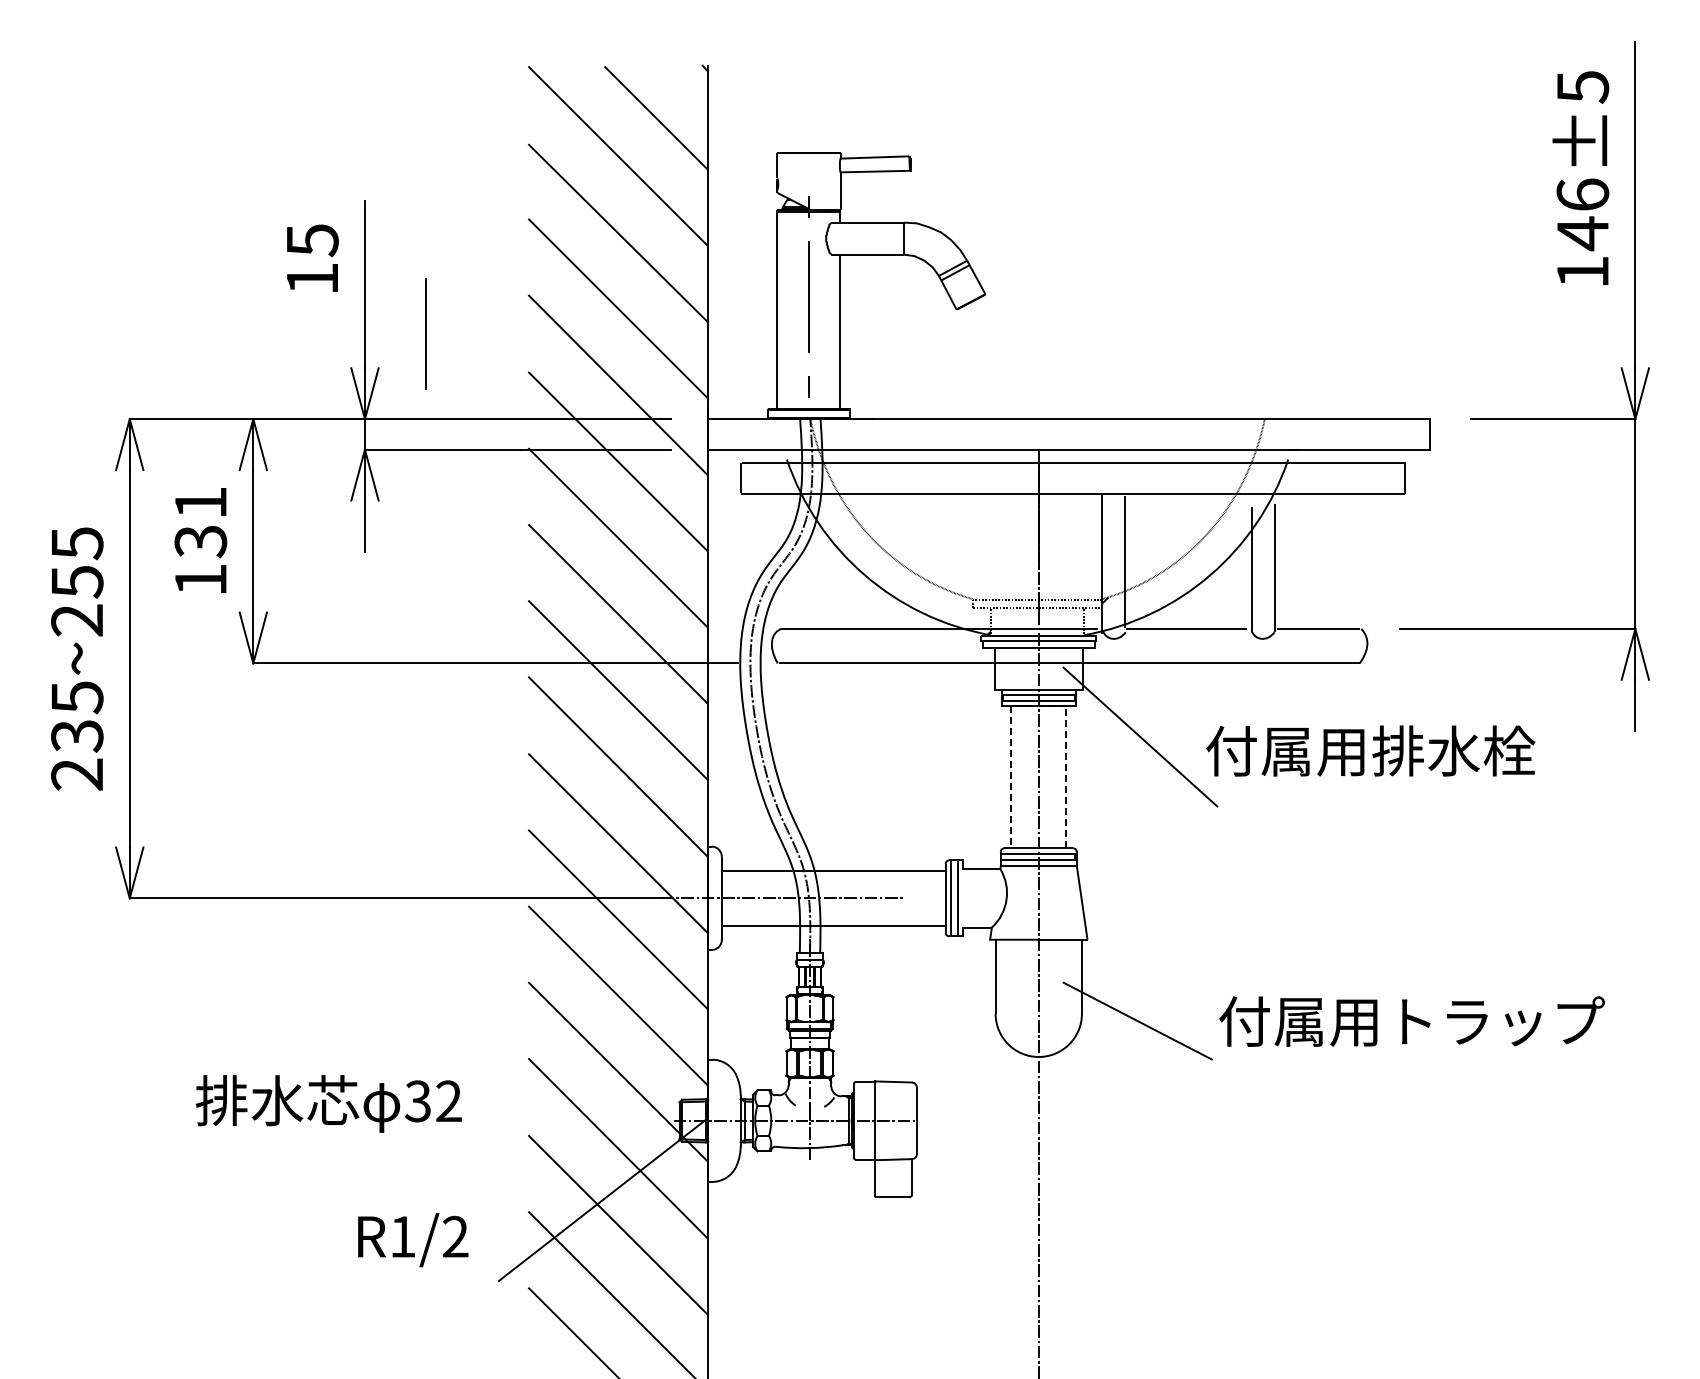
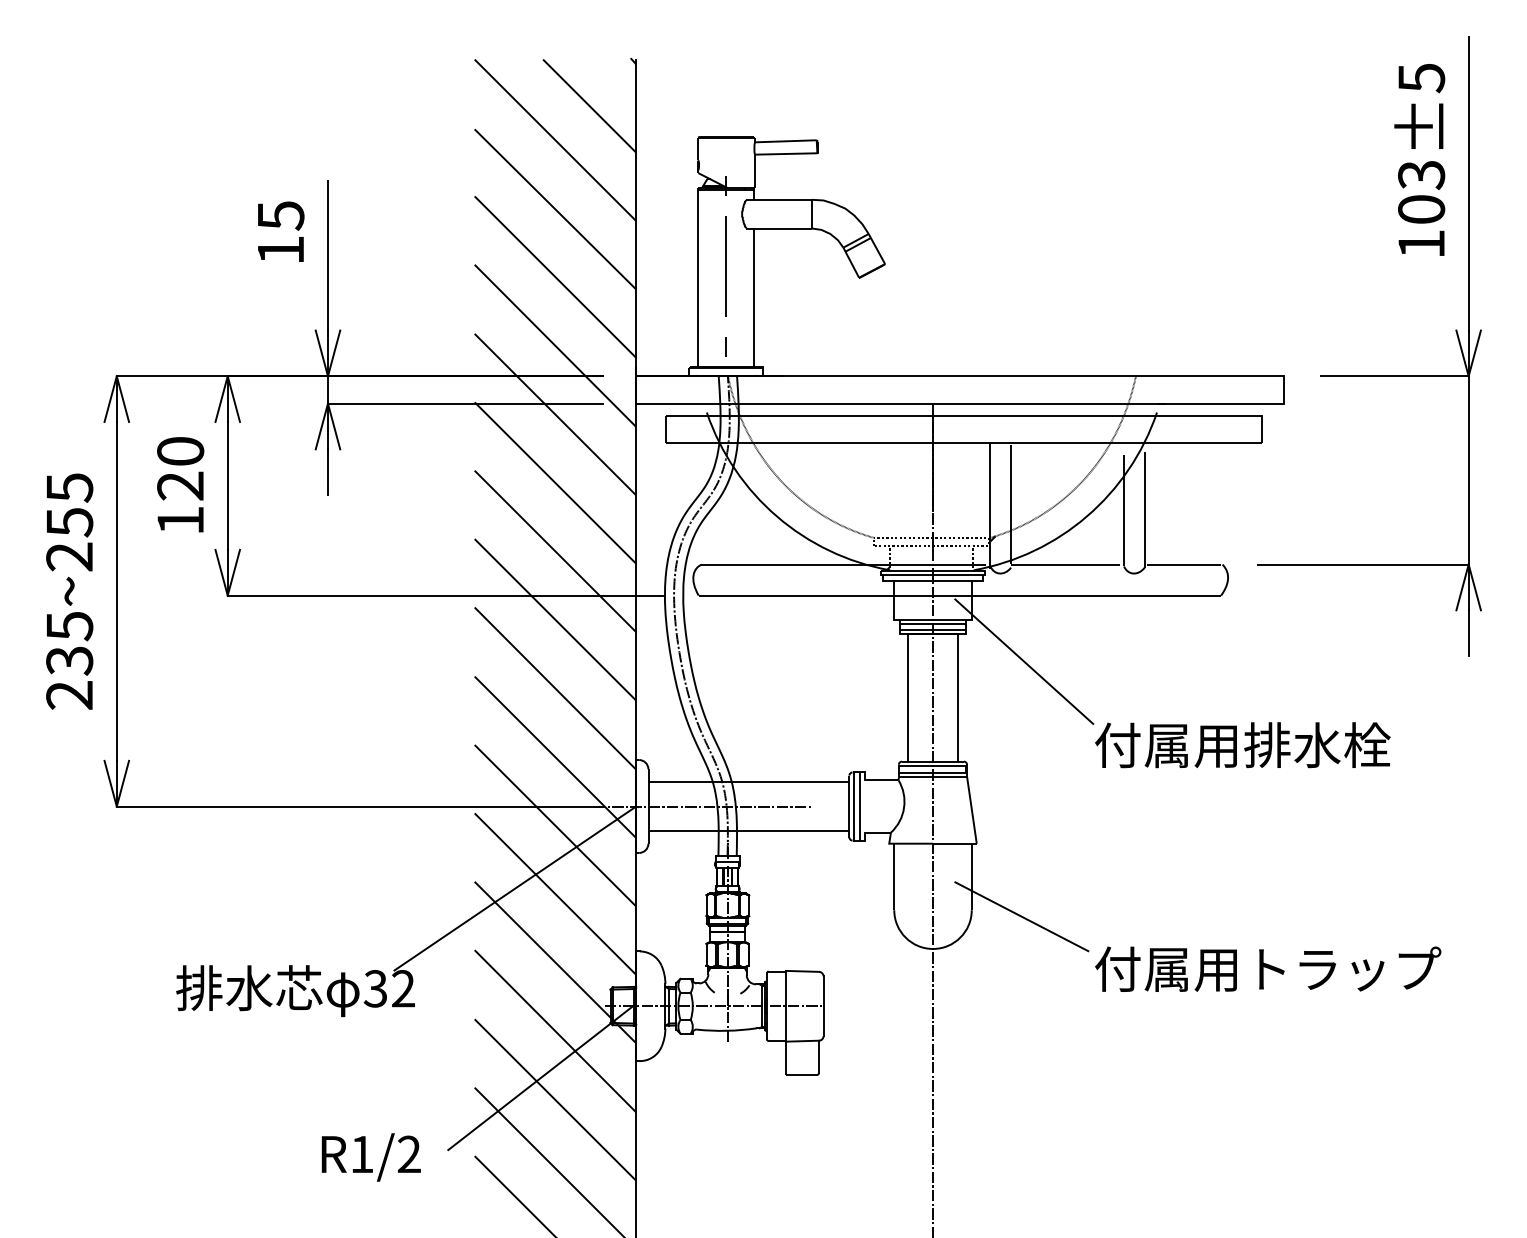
text: (1582, 214) -> (1421, 192), 146±5 -> 103±5
line: (425, 333) -> (382, 299), removed
text: (200, 522) -> (180, 469), 131 -> 120
line: (1038, 705) -> (932, 633), dashed -> solid
text: (1370, 750) -> (1242, 744), moved
line: (573, 989) -> (515, 888), added
text: (1411, 1021) -> (1267, 969), moved
text: (413, 1240) -> (371, 1157), moved

